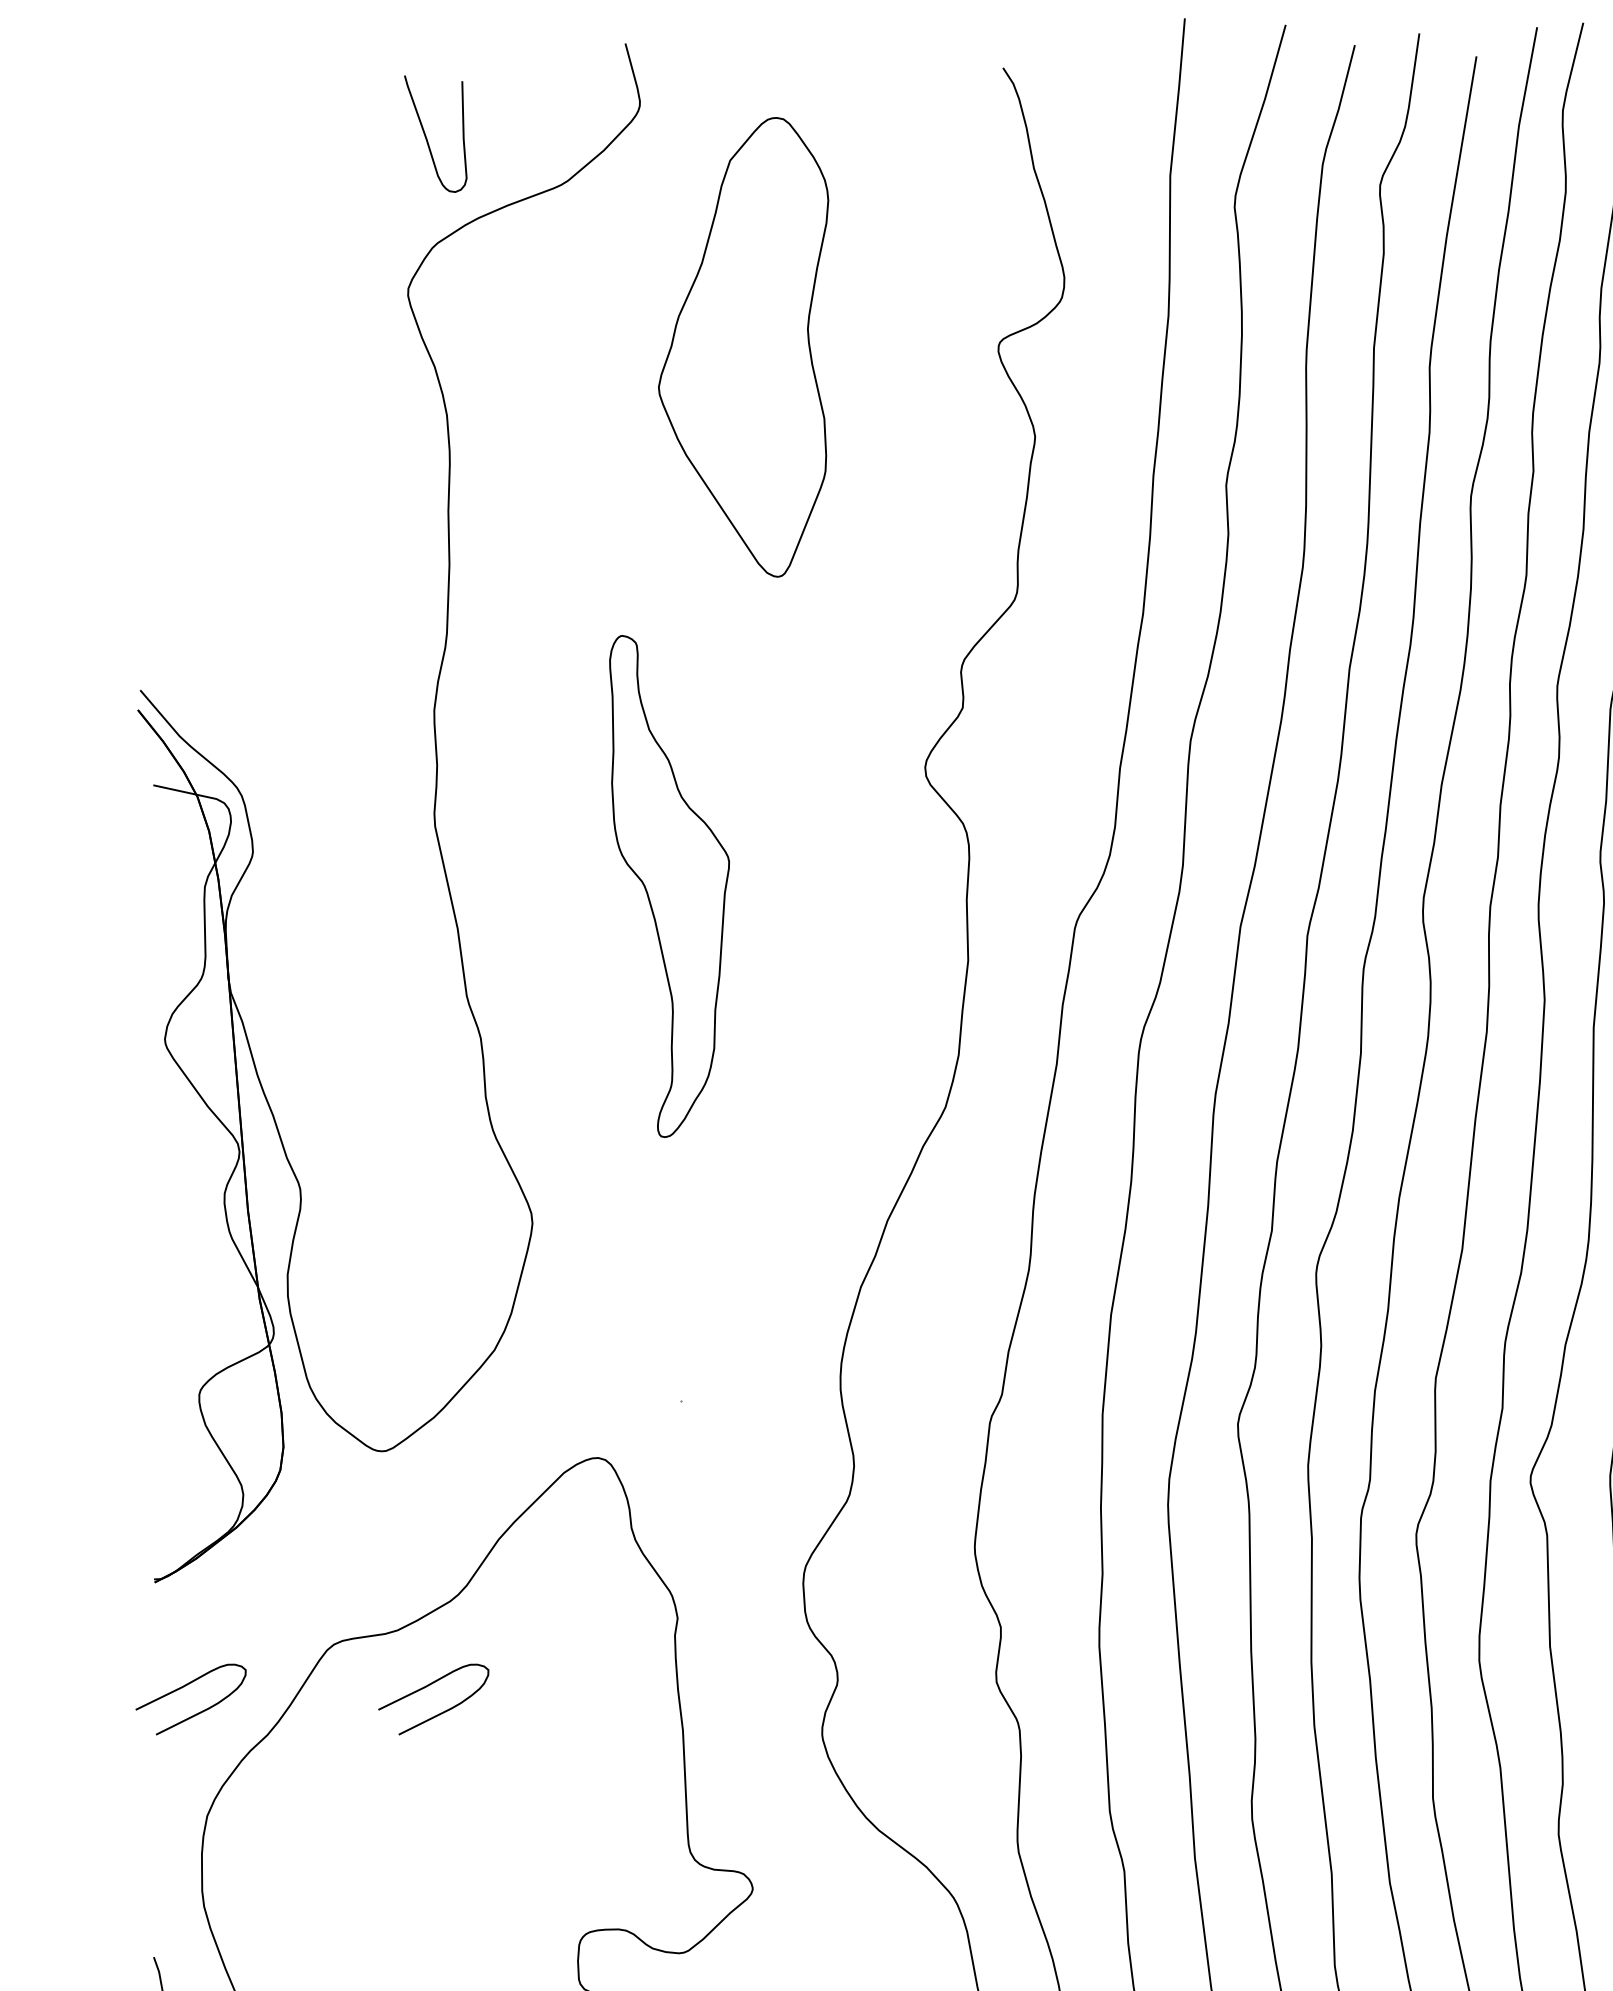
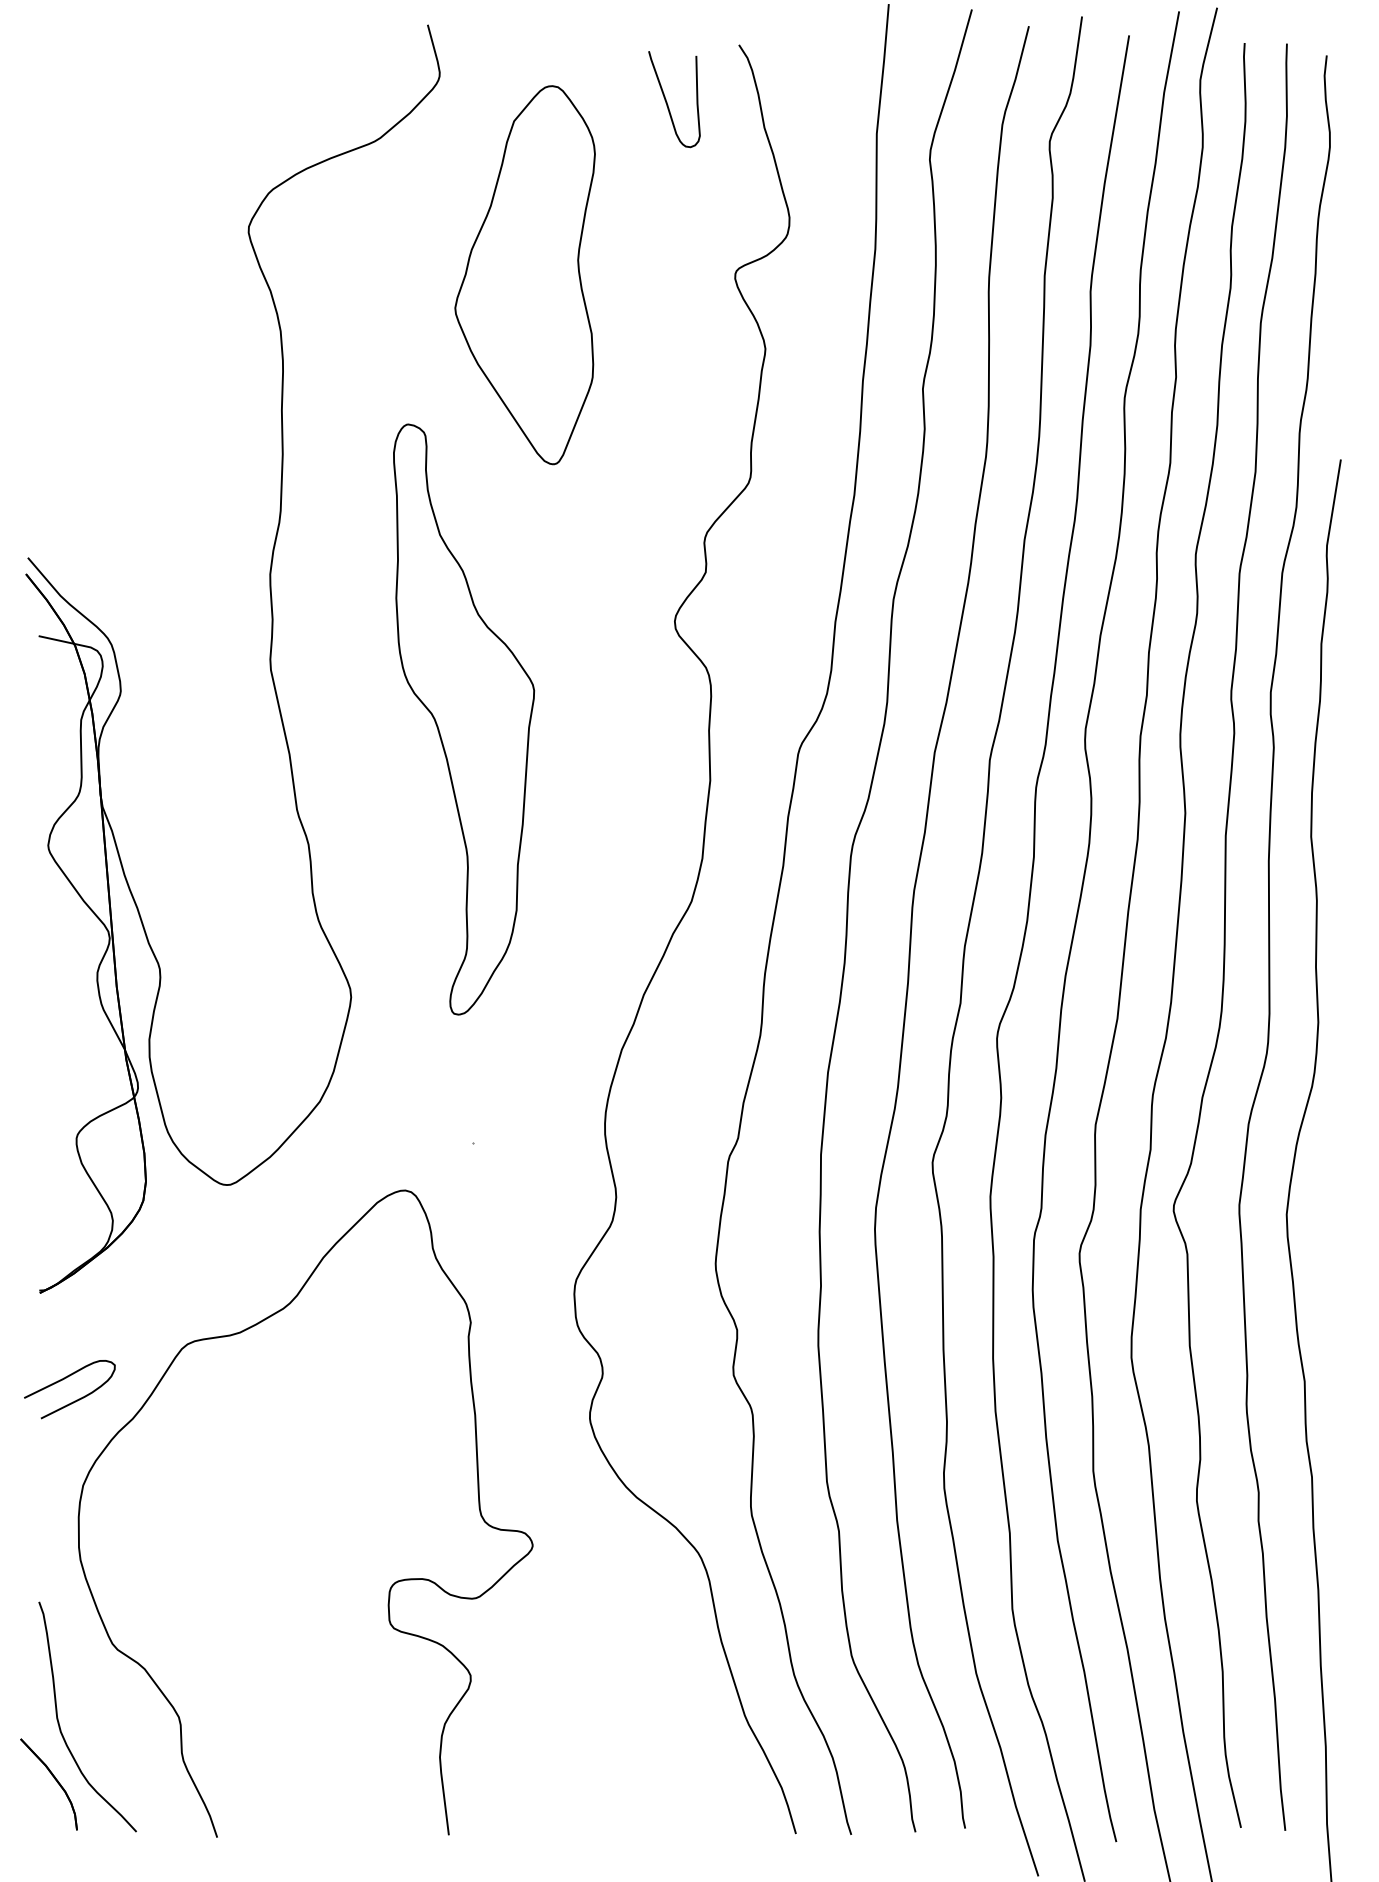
curve: (427, 136) -> (667, 101), moved
part: (669, 886) -> (464, 719), size x1.43
curve: (427, 1687) -> (264, 1379), removed

